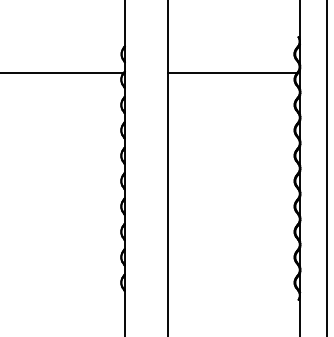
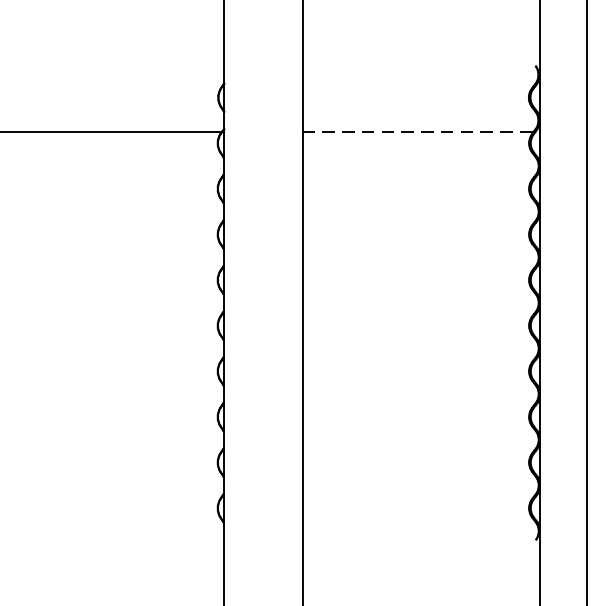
line: (232, 73) -> (417, 132), solid -> dashed

